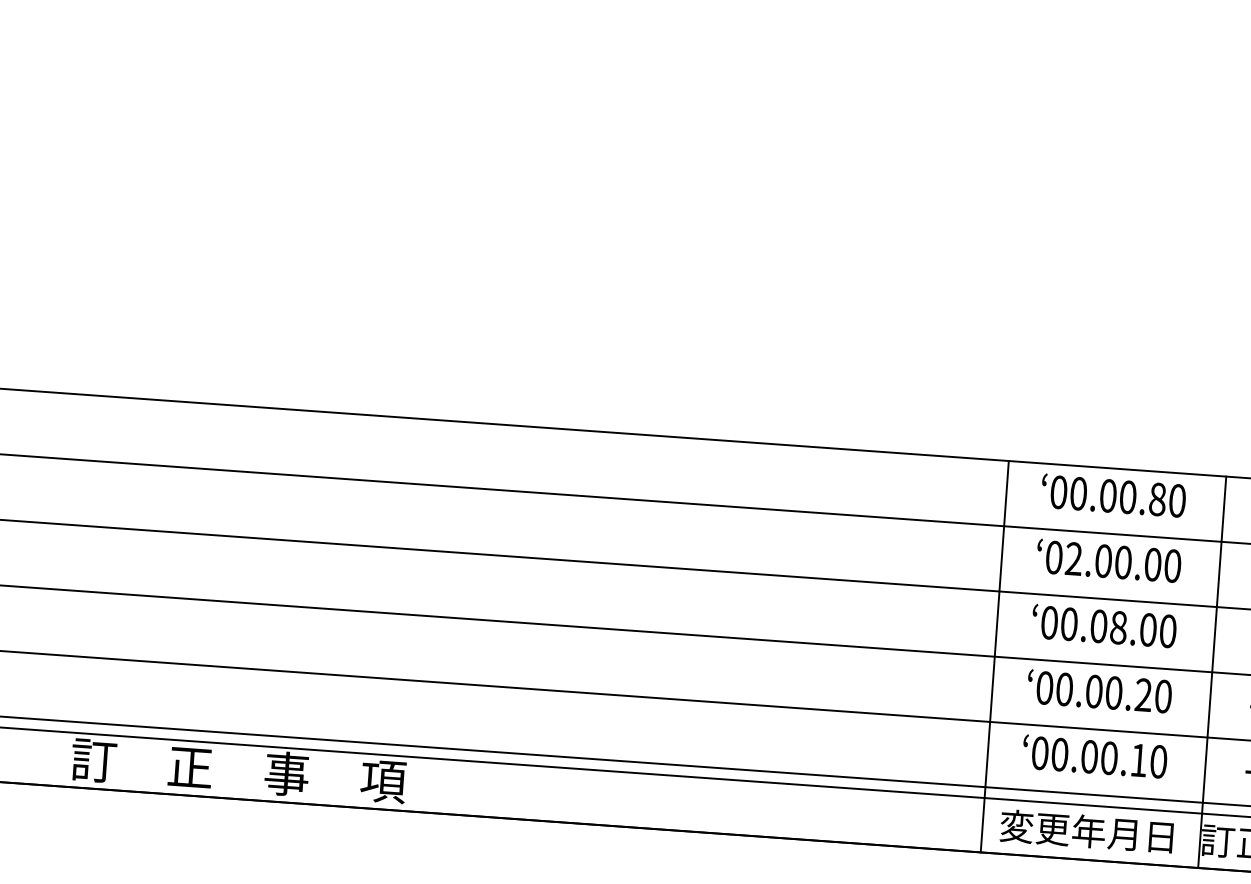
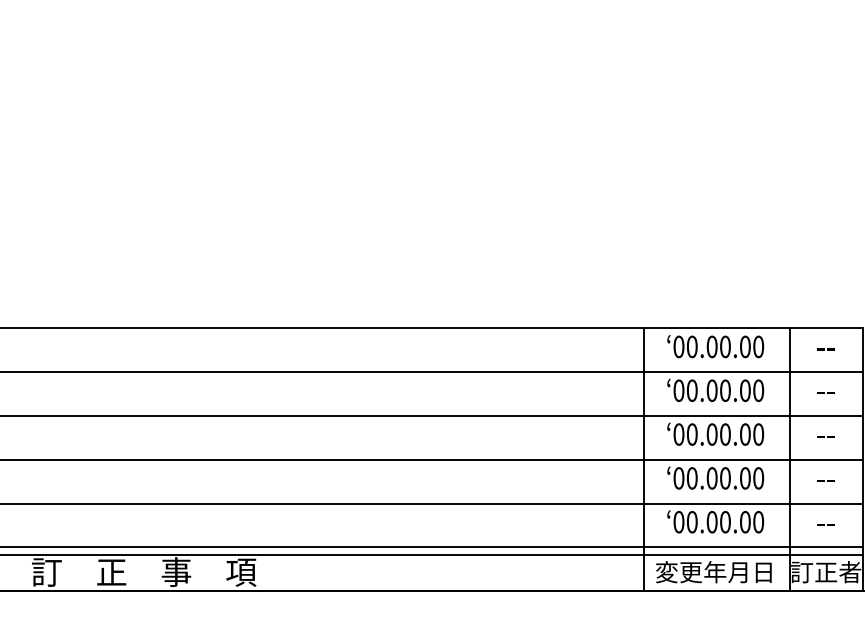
text: (1158, 498) -> (745, 346), 00.00.80 -> 00.00.00
text: (1072, 558) -> (691, 390), 02.00.00 -> 00.00.00
text: (1118, 627) -> (725, 434), 00.08.00 -> 00.00.00
text: (1142, 695) -> (744, 478), 00.00.20 -> 00.00.00
text: (1139, 760) -> (745, 522), 00.00.10 -> 00.00.00

